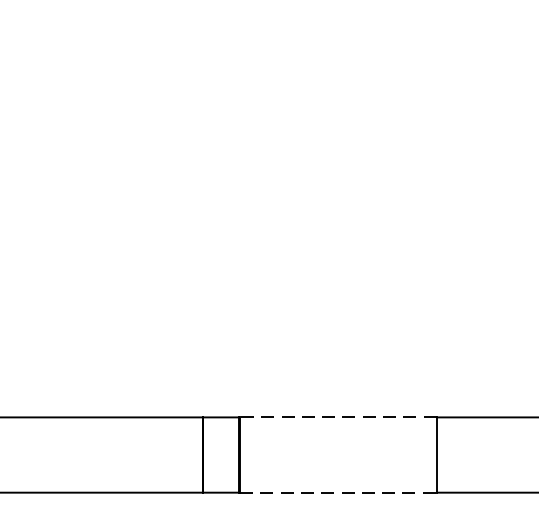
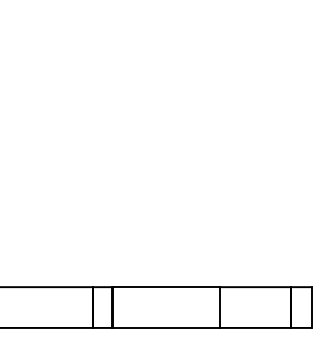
line: (336, 418) -> (165, 287), dashed -> solid
line: (338, 491) -> (166, 327), dashed -> solid

